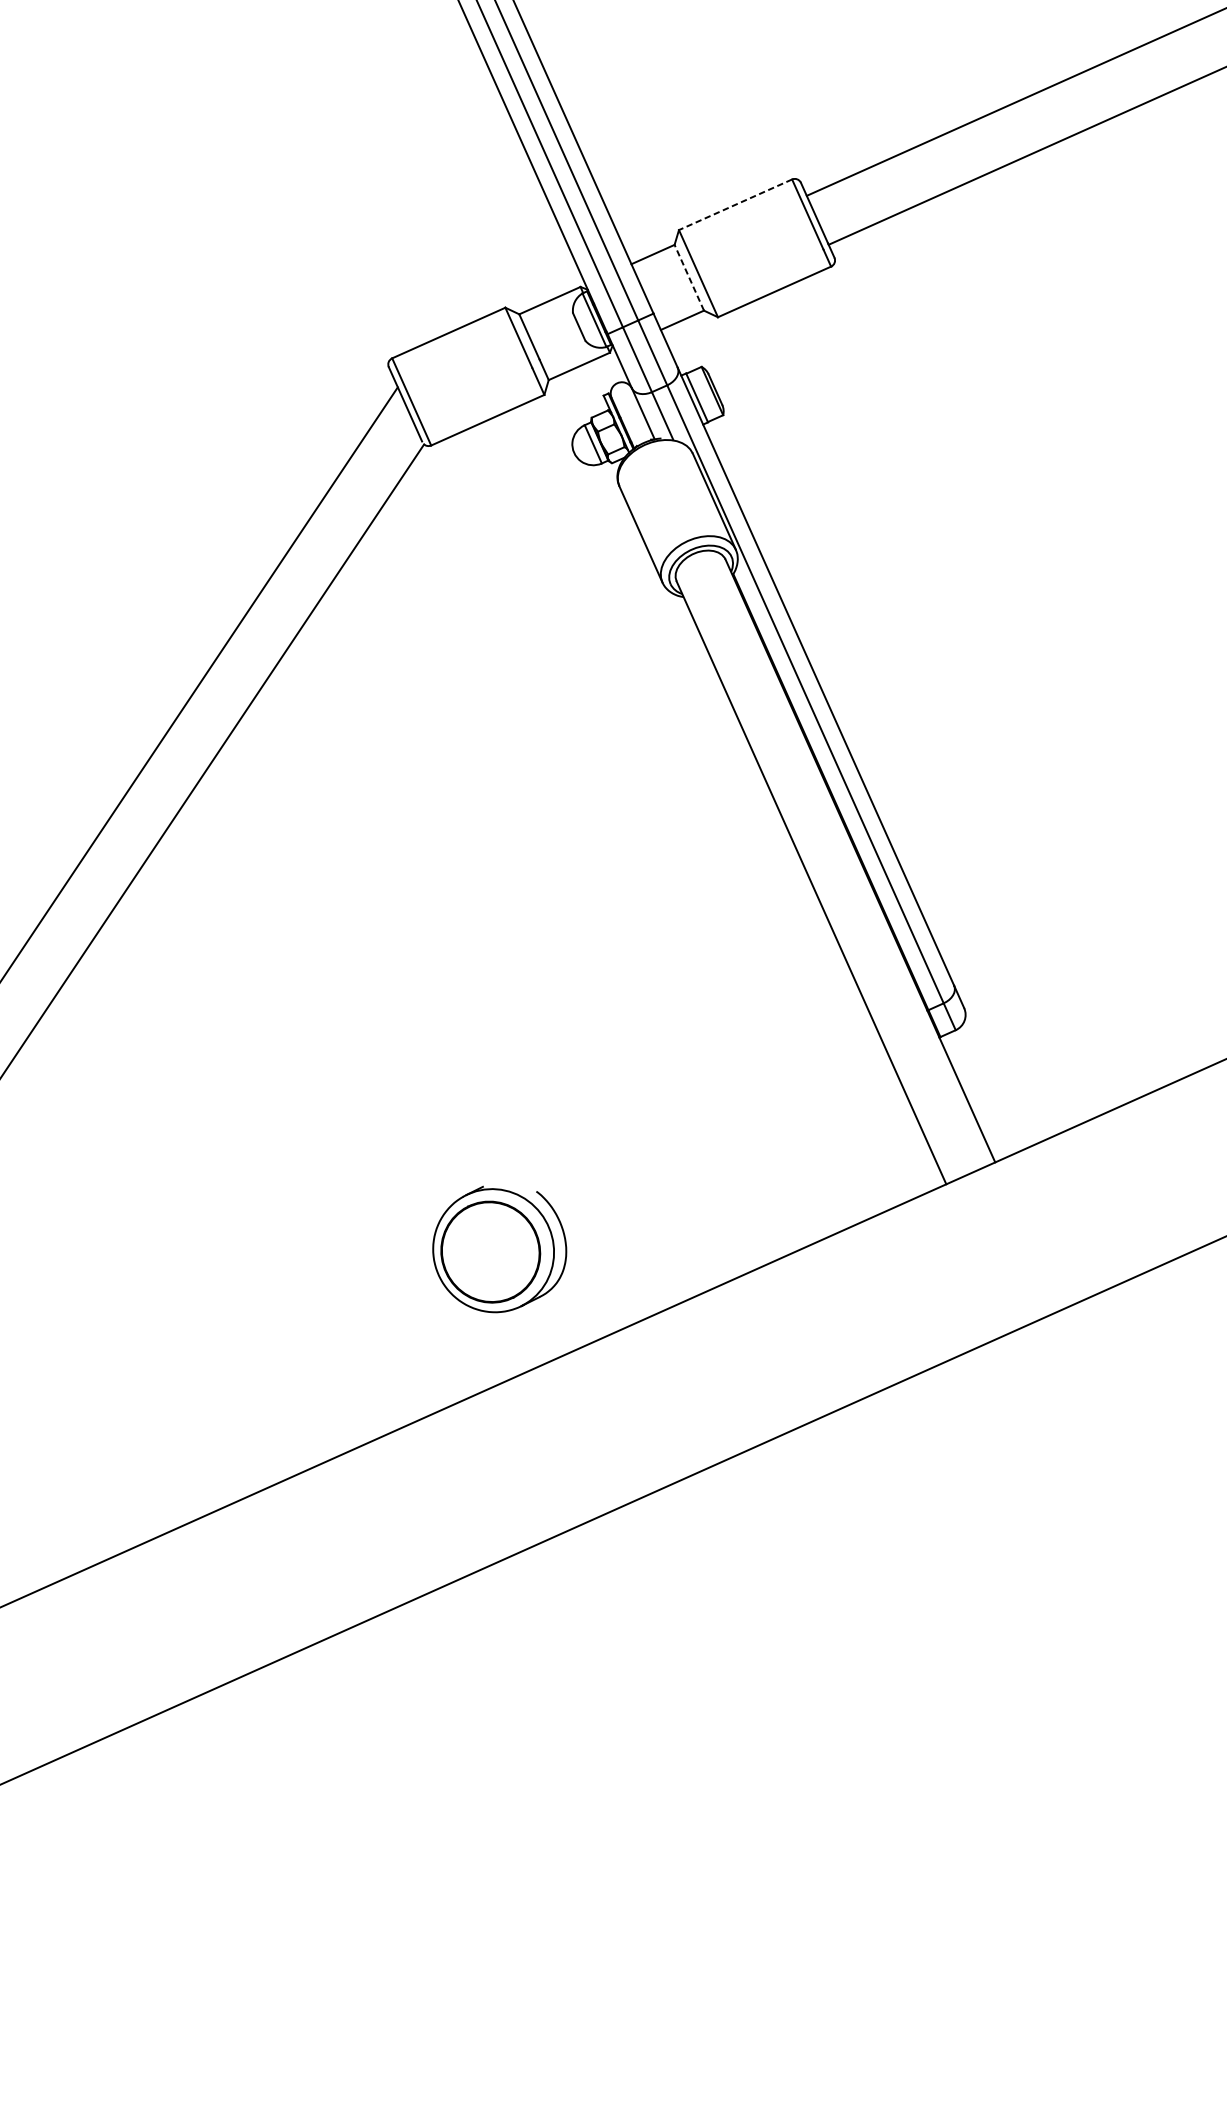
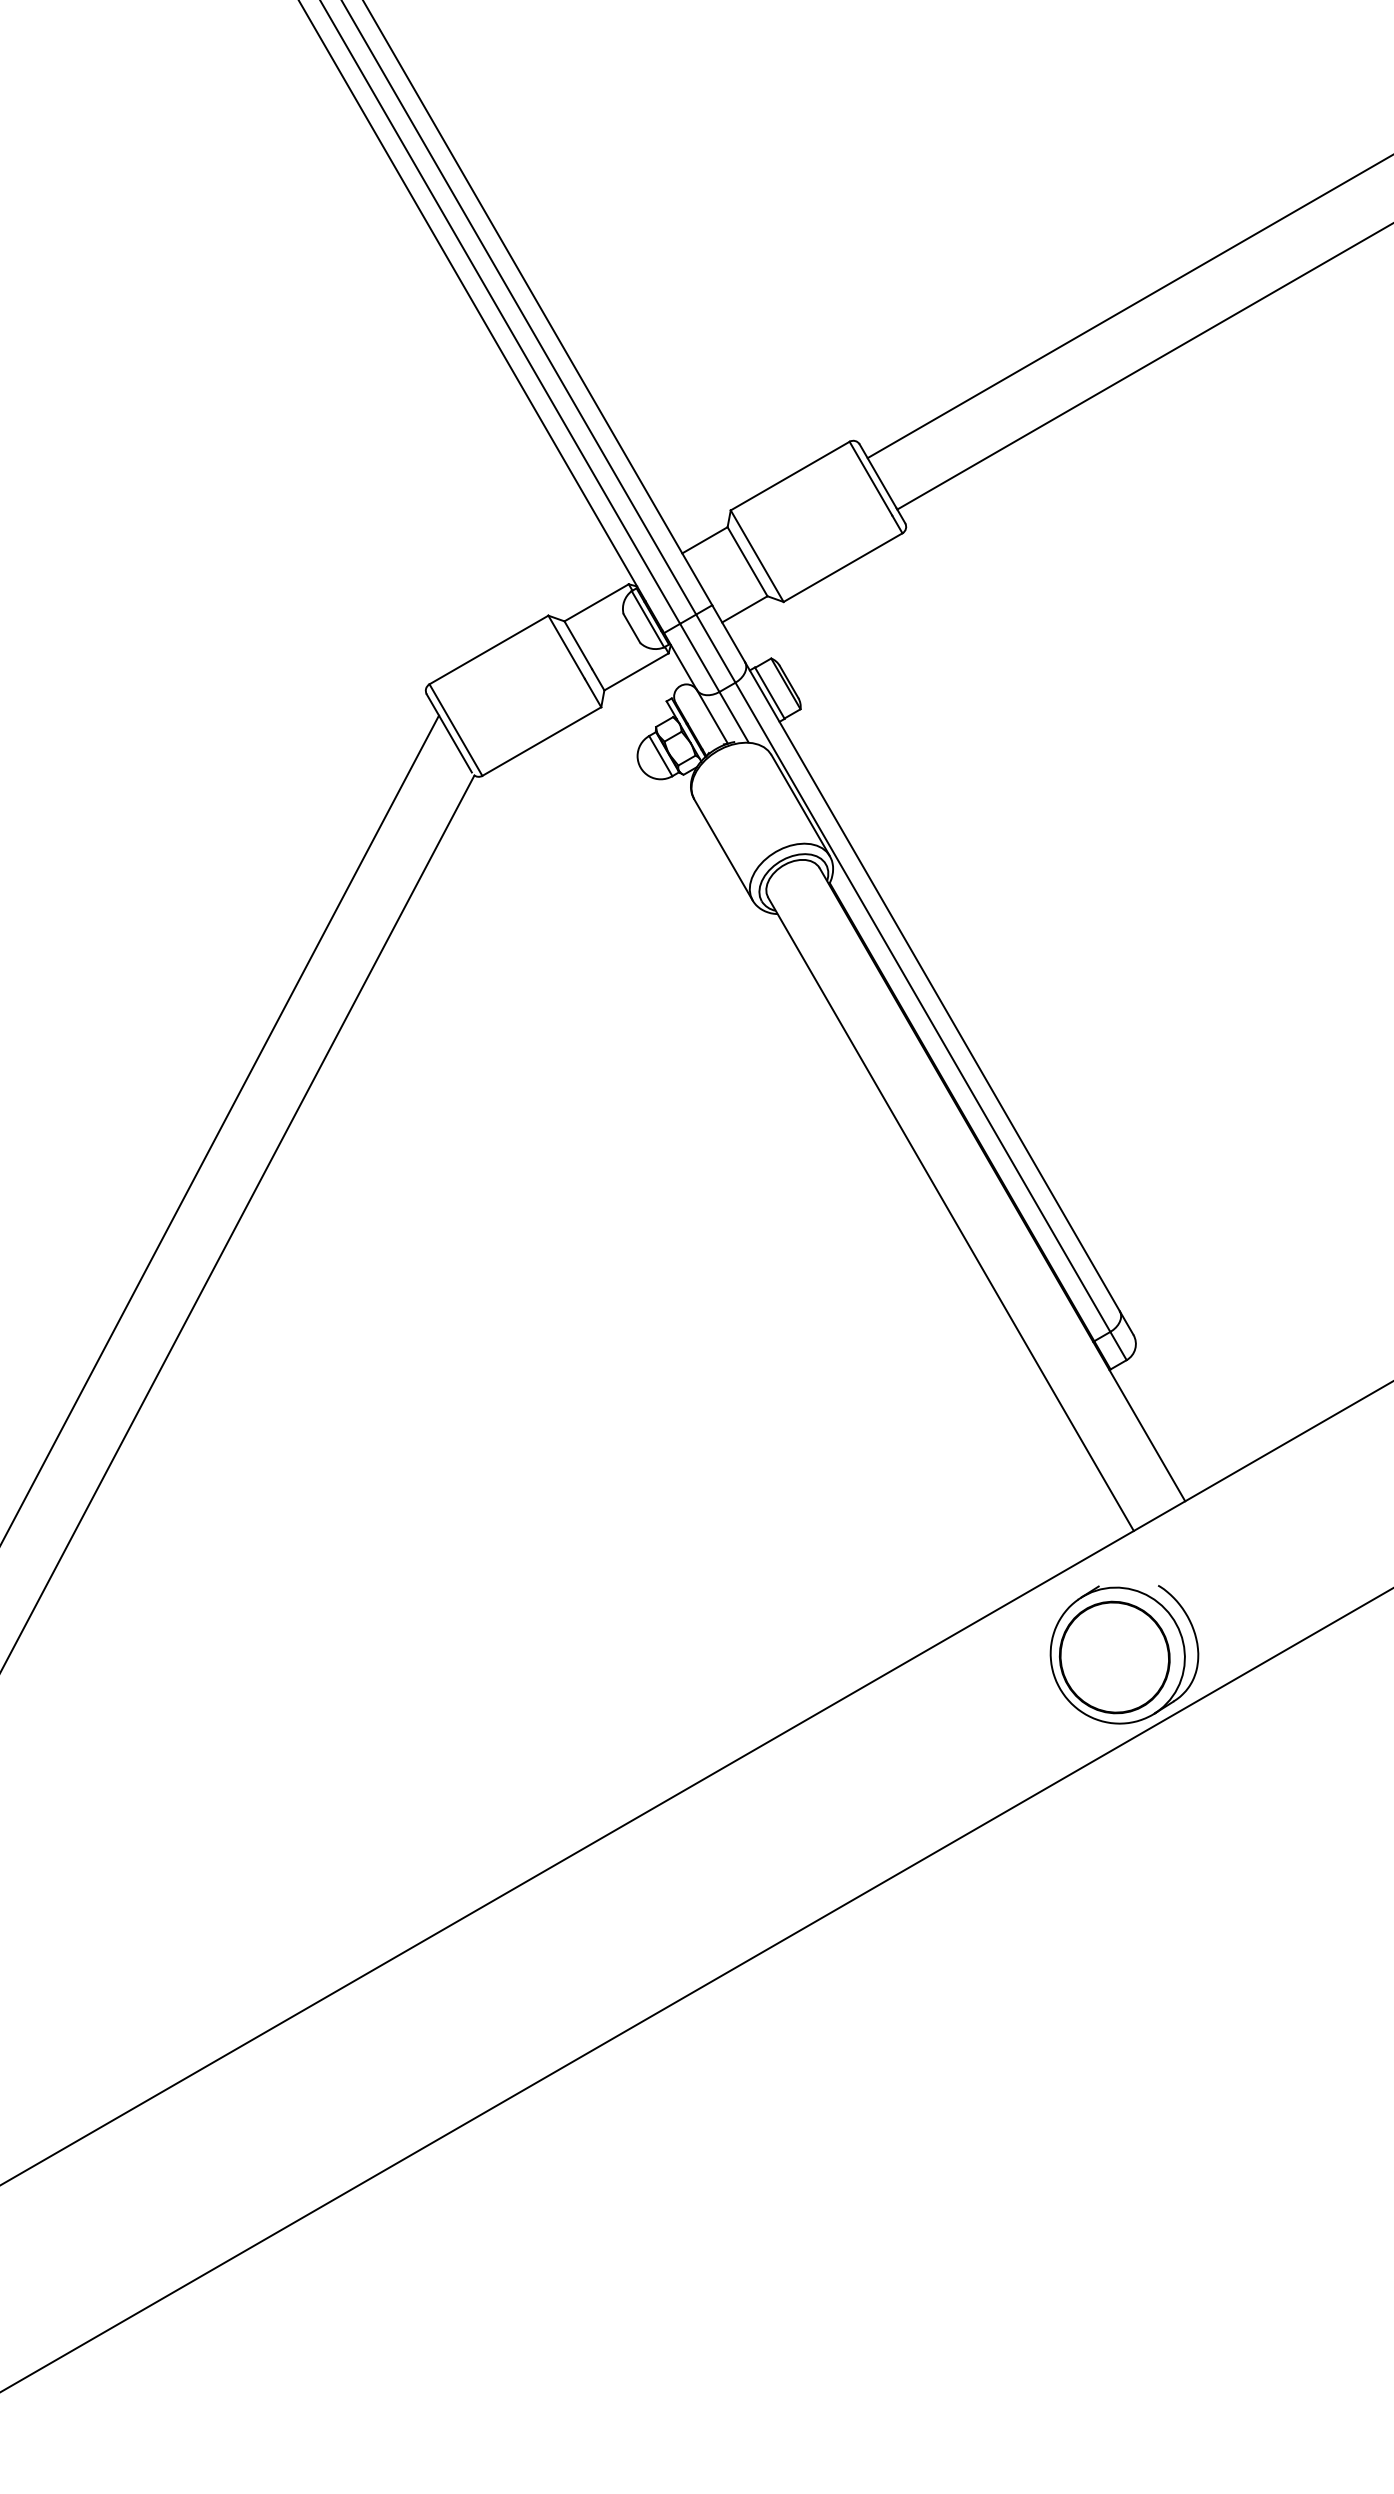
line: (735, 205) -> (790, 476), dashed -> solid
line: (689, 277) -> (747, 561), dashed -> solid
part: (499, 1250) -> (1124, 1654), moved

